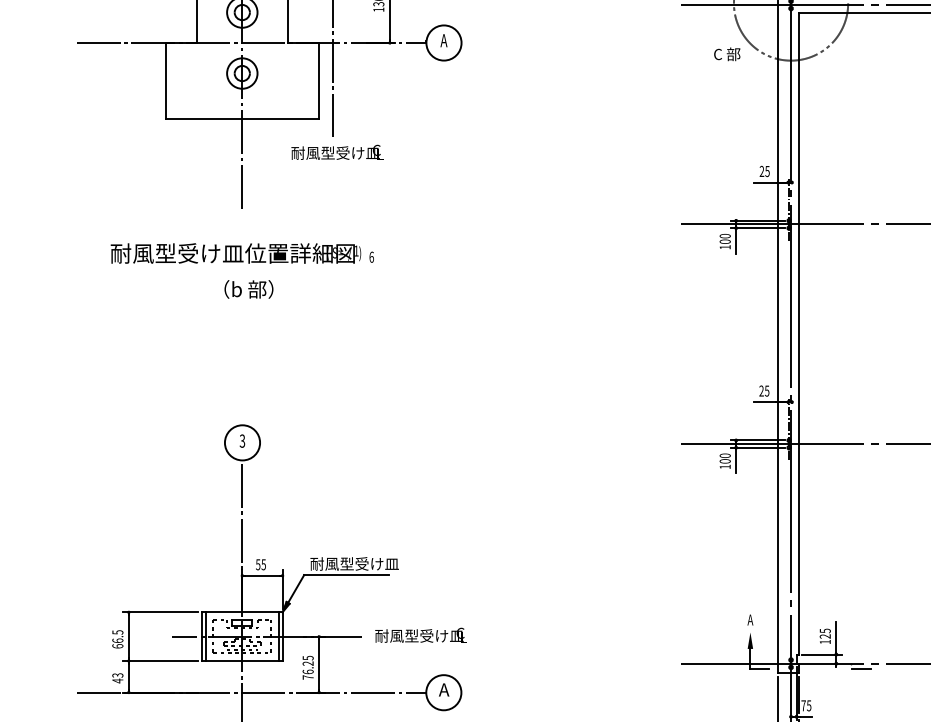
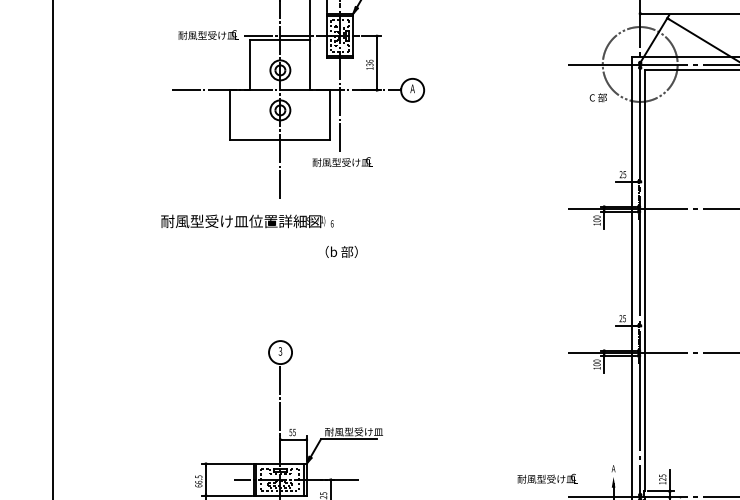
text: (242, 253) -> (247, 221), moved
text: (248, 288) -> (341, 251), moved
text: (420, 634) -> (547, 478), moved

